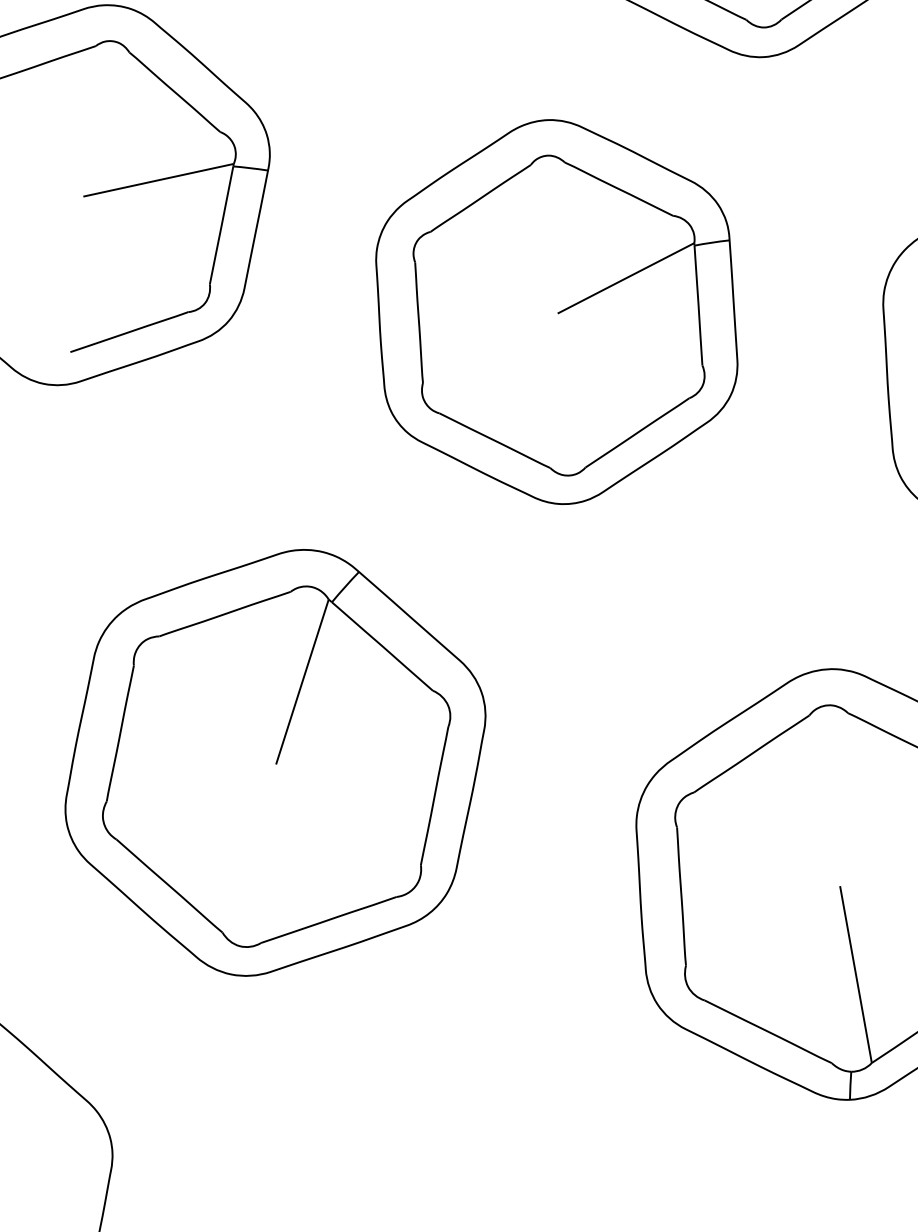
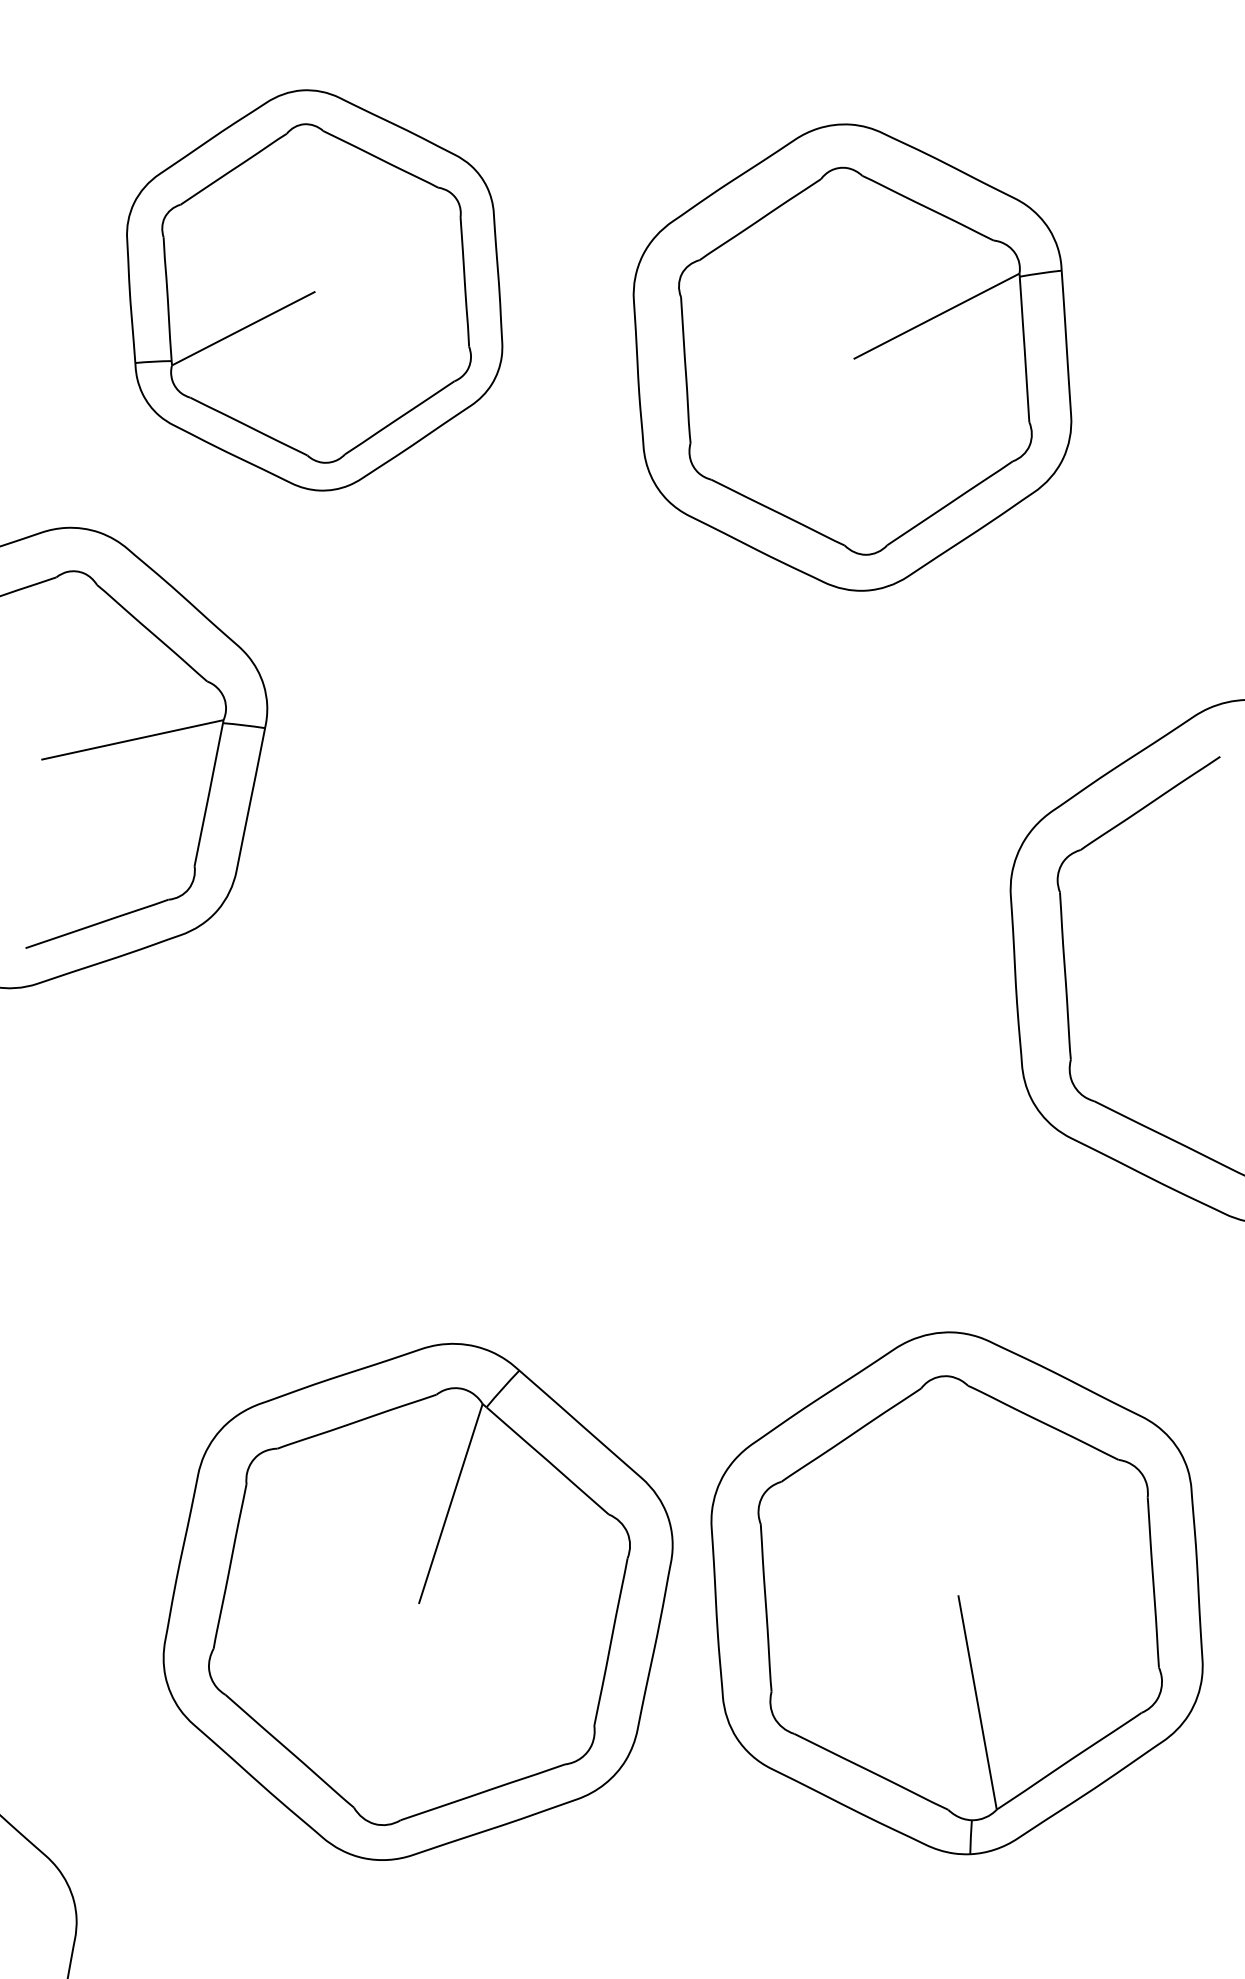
part: (556, 311) -> (614, 899), removed
part: (274, 762) -> (417, 1601), moved

